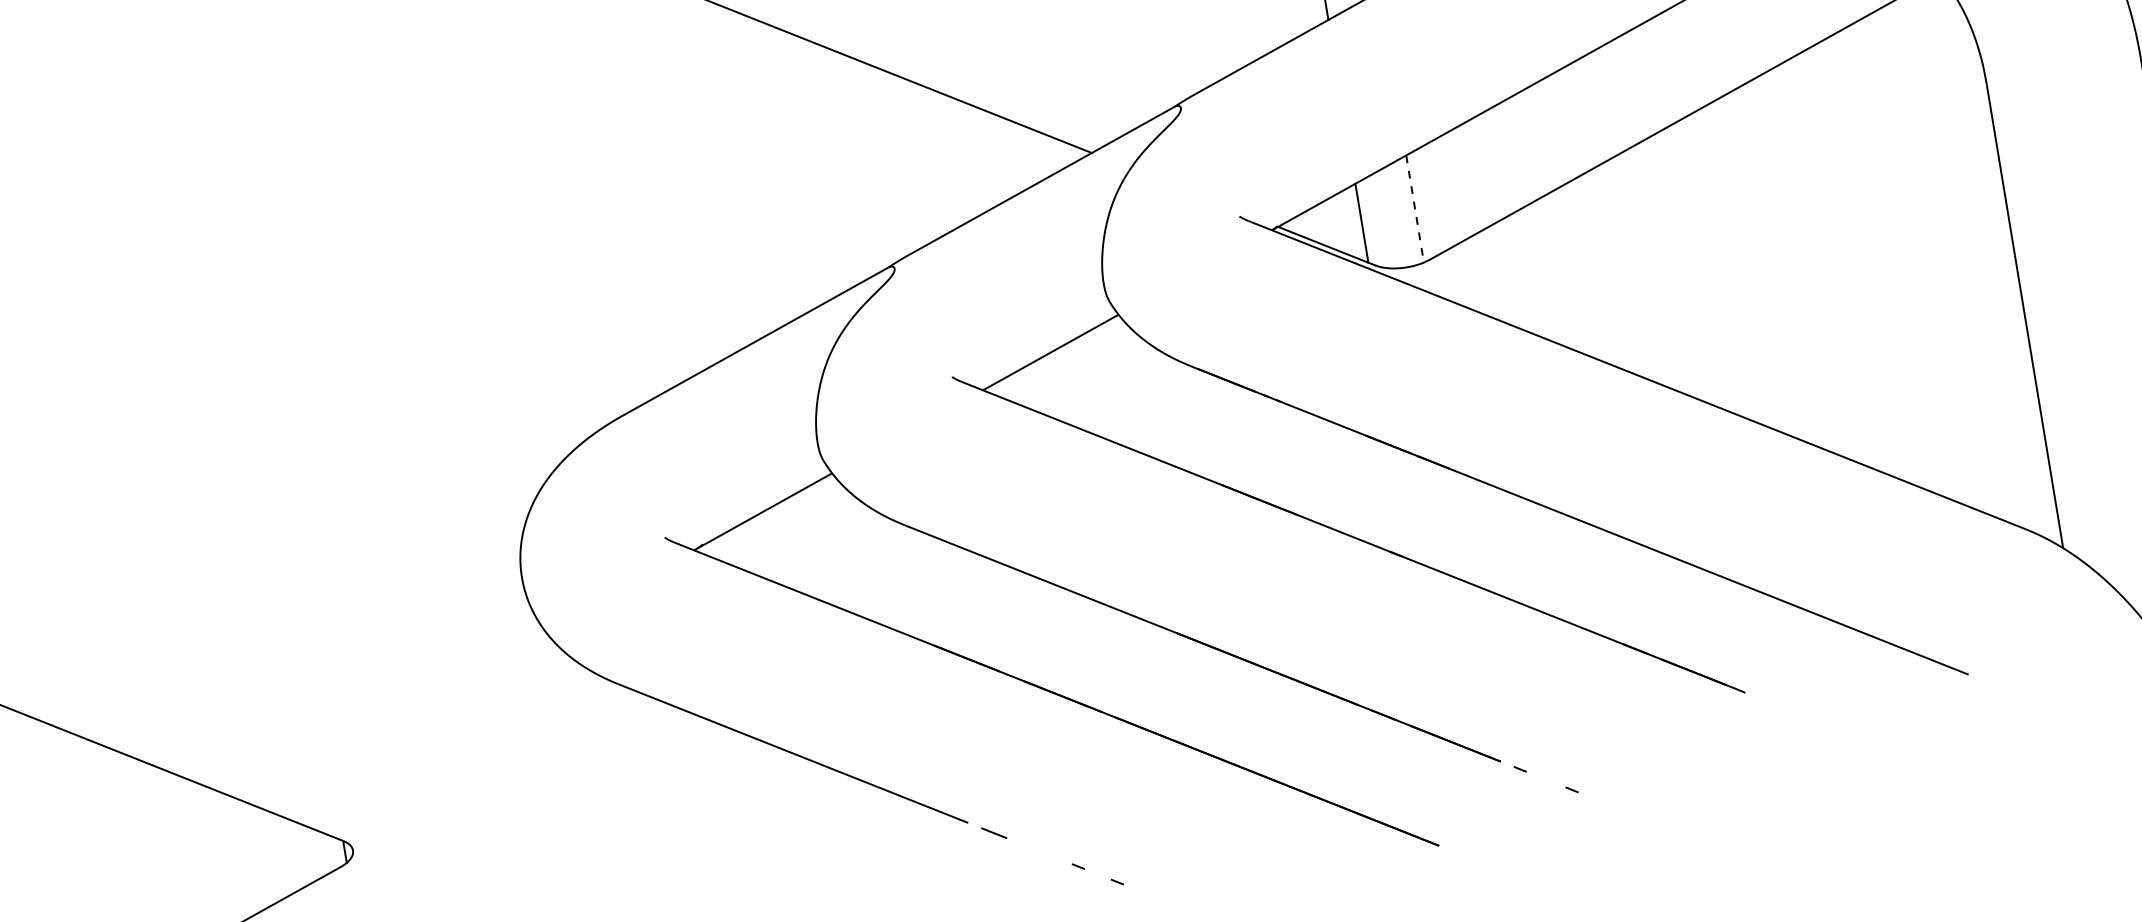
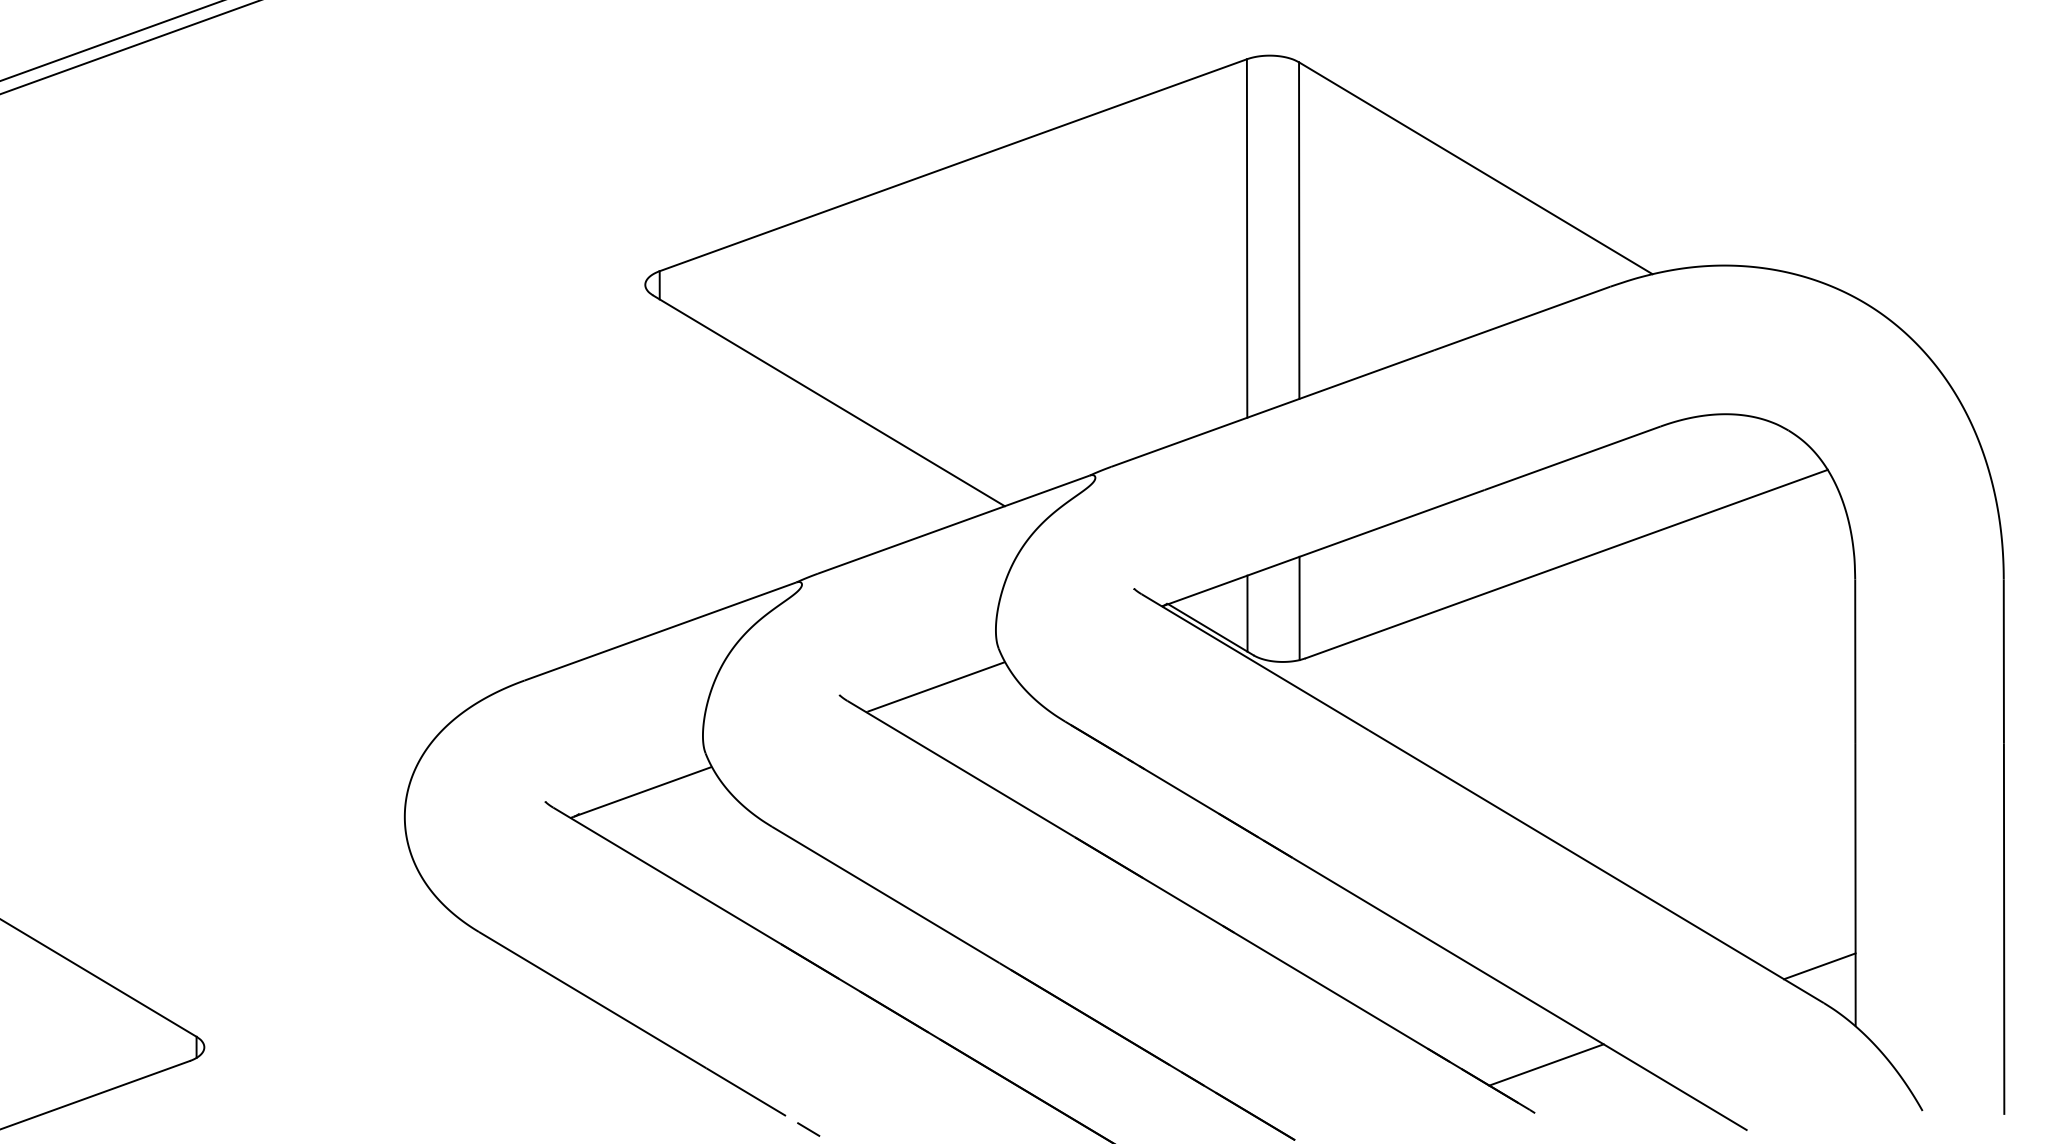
line: (1415, 209) -> (1299, 608), dashed -> solid
line: (2015, 492) -> (1819, 966), added
line: (1748, 640) -> (1546, 1064), added

